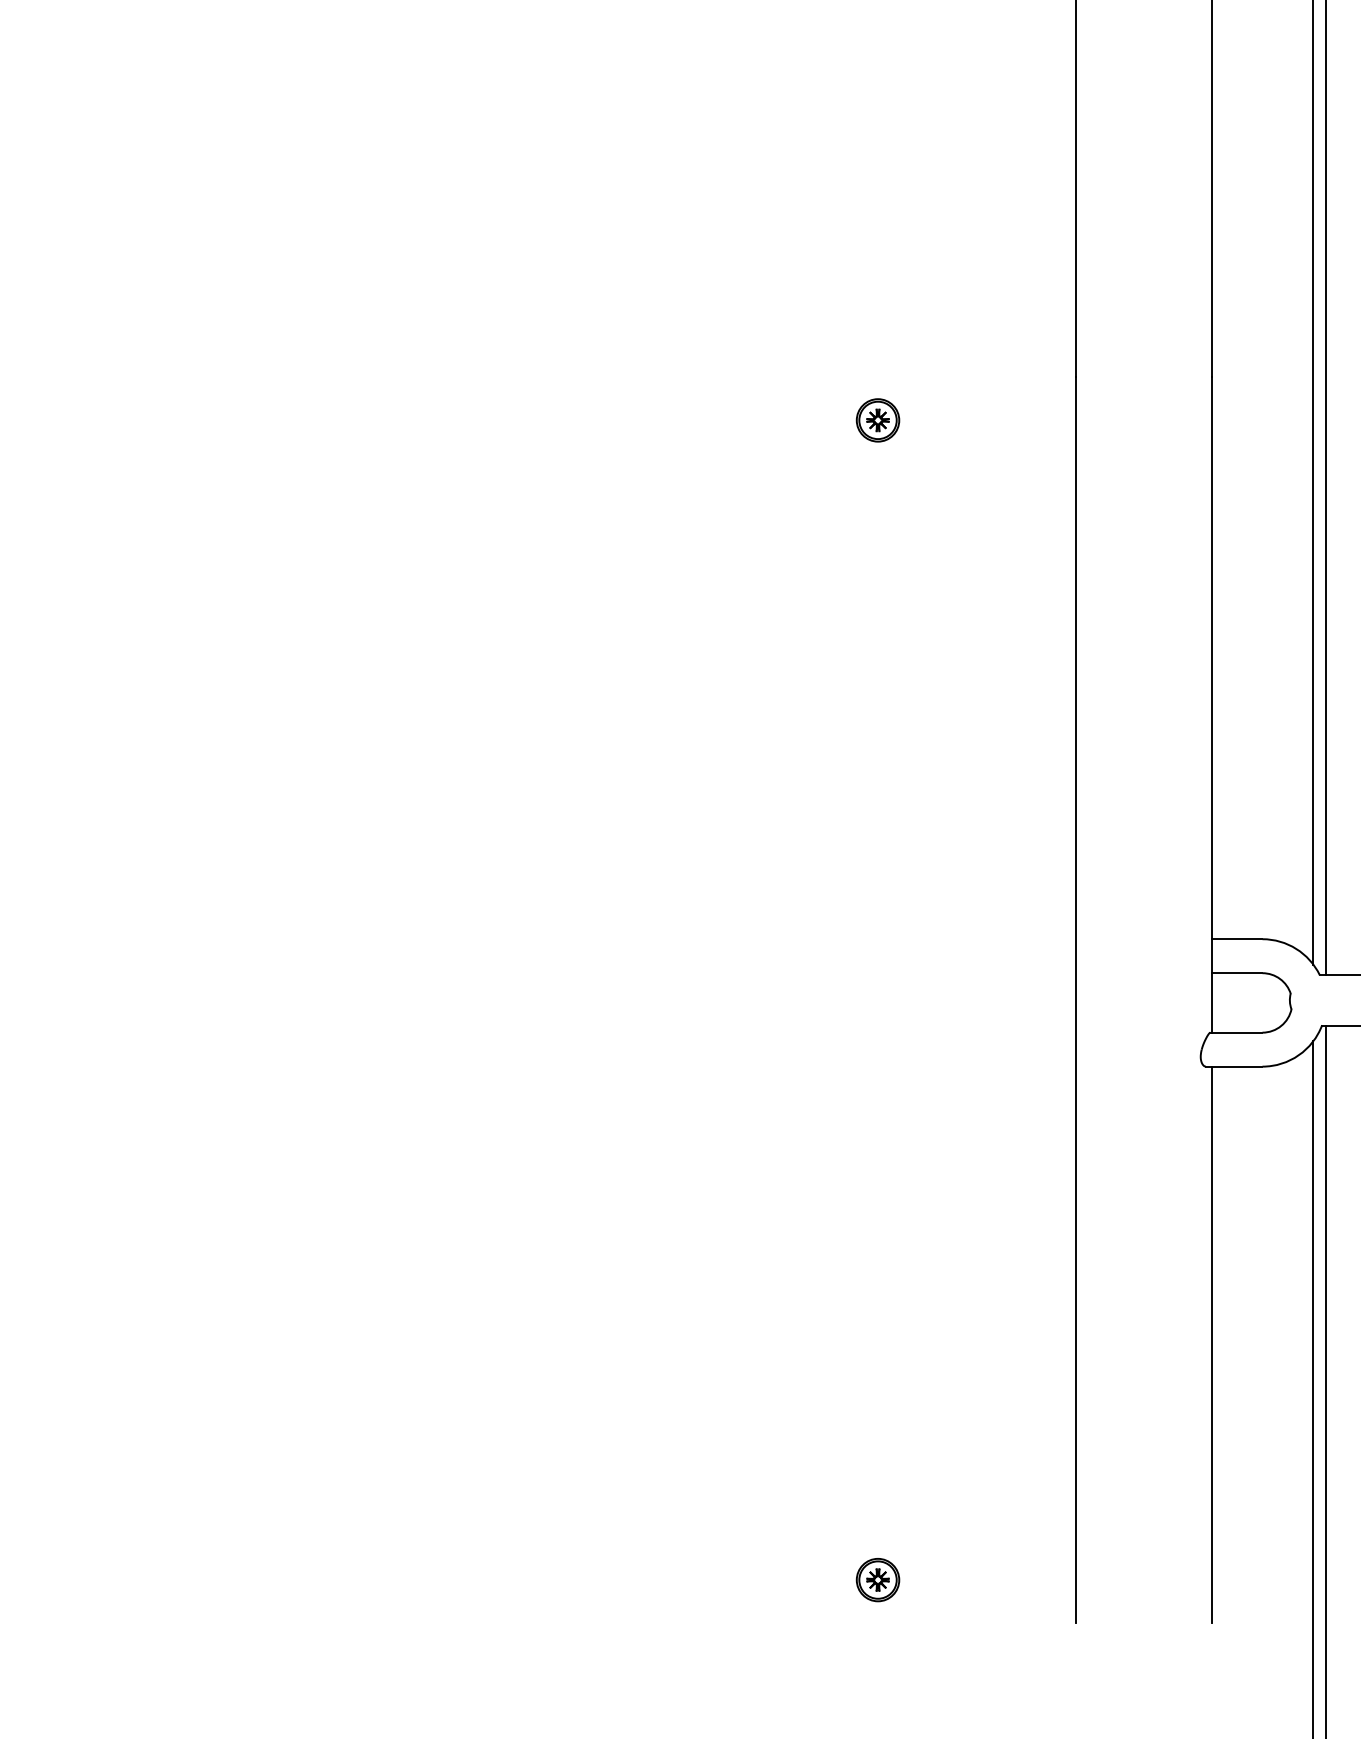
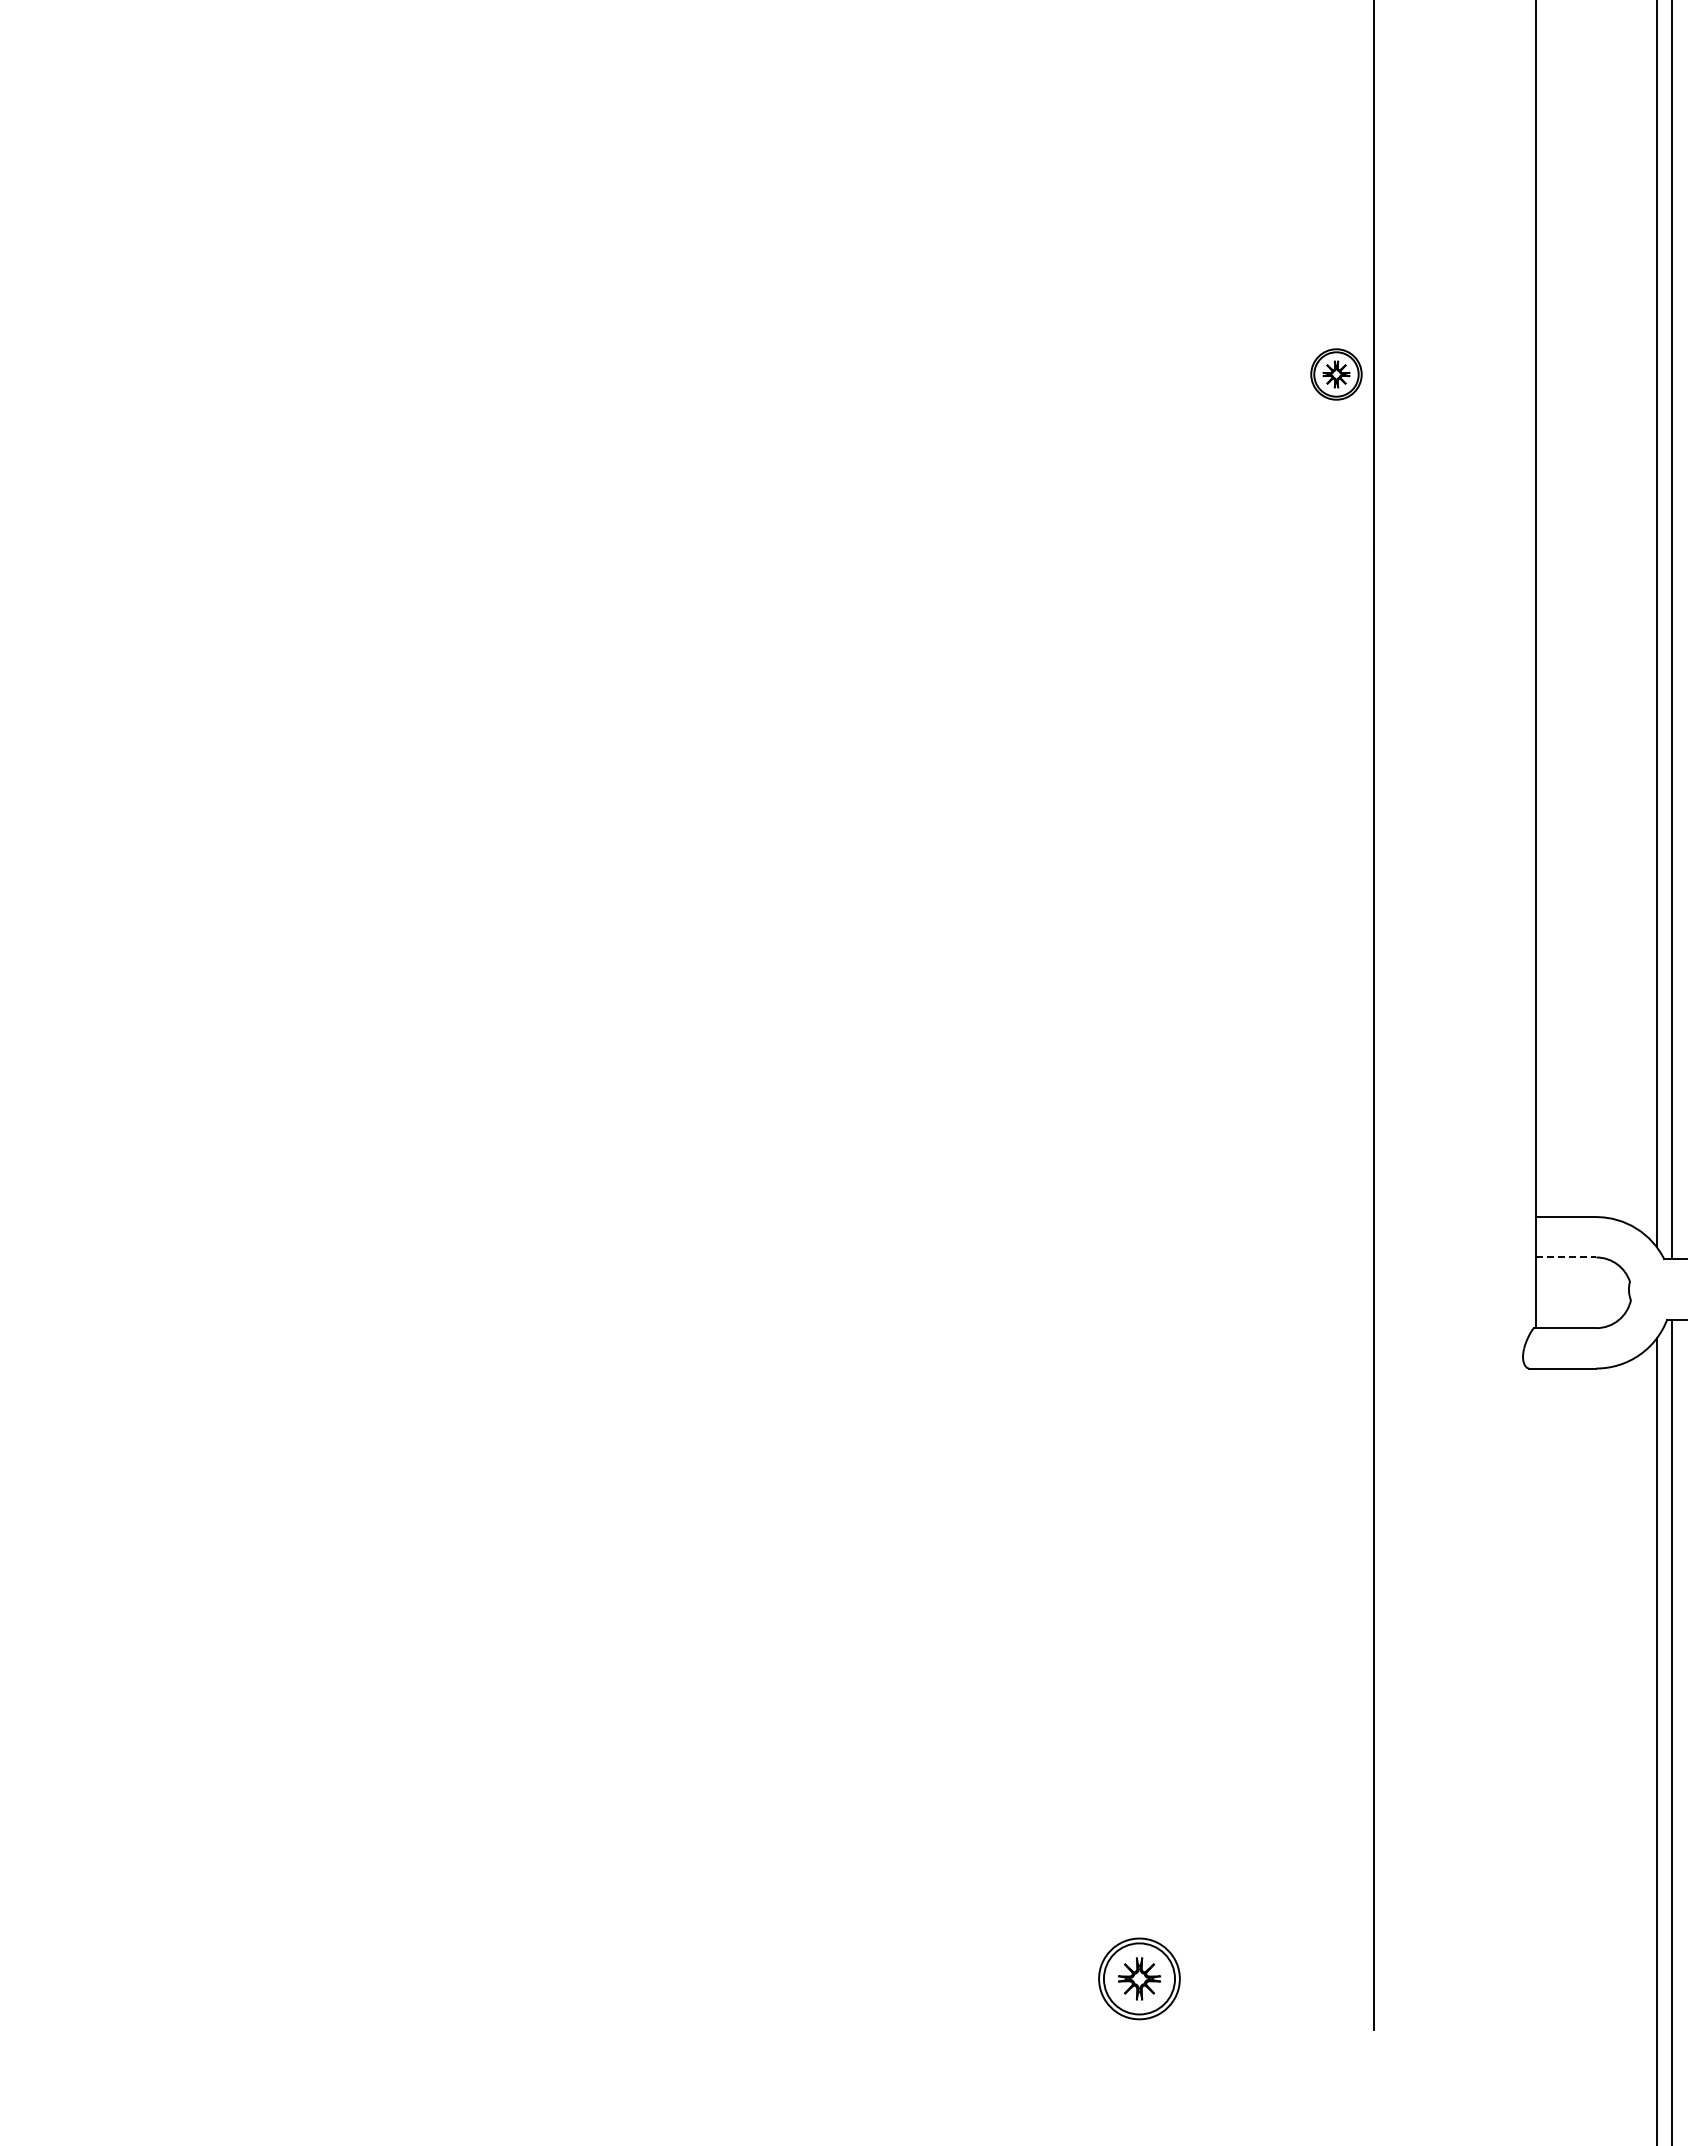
part: (878, 420) -> (1336, 374), moved
line: (1237, 973) -> (1566, 1257), solid -> dashed
line: (1211, 1345) -> (1535, 1699), removed
part: (878, 1579) -> (1139, 1978), size x1.6

